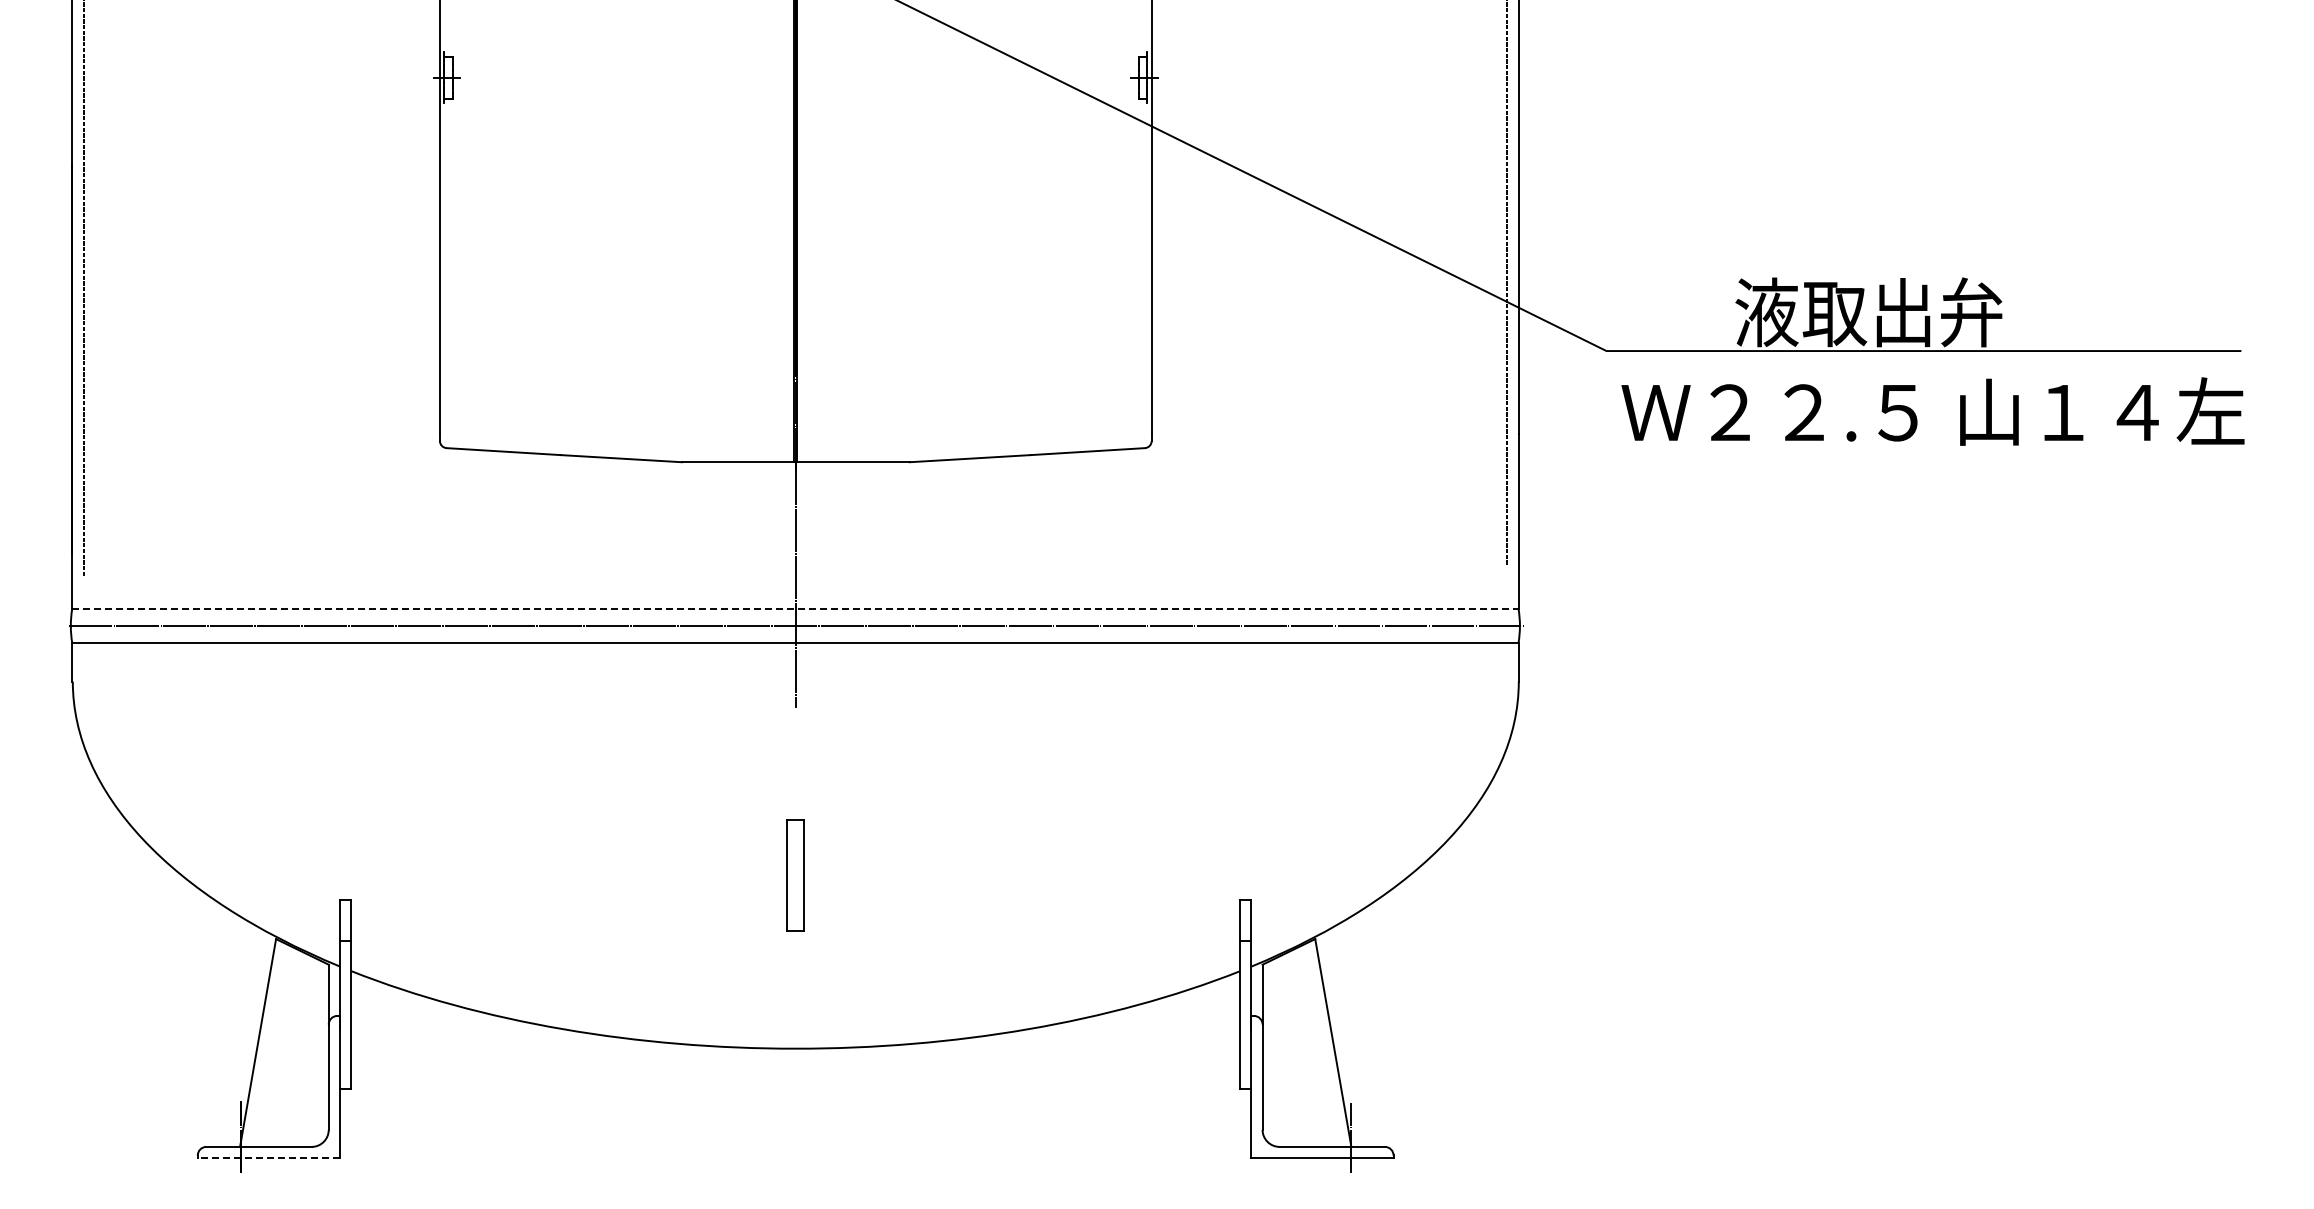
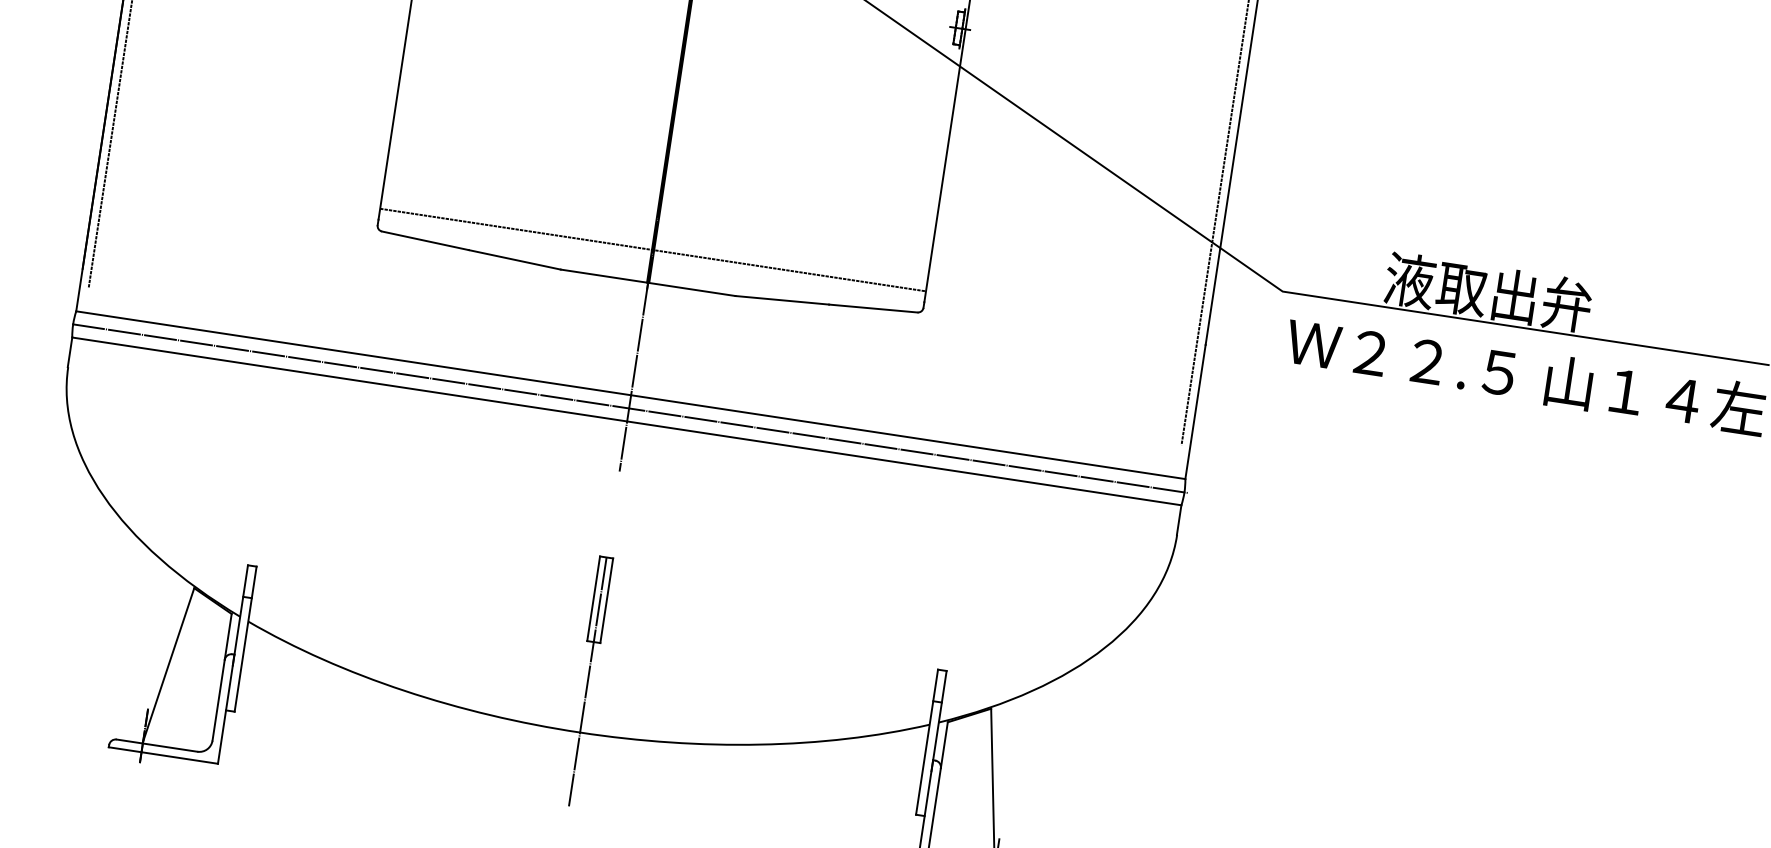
line: (795, 419) -> (652, 250), added
line: (795, 608) -> (630, 394), dashed -> solid
line: (795, 982) -> (587, 681), added
line: (268, 1158) -> (163, 755), dashed -> solid

